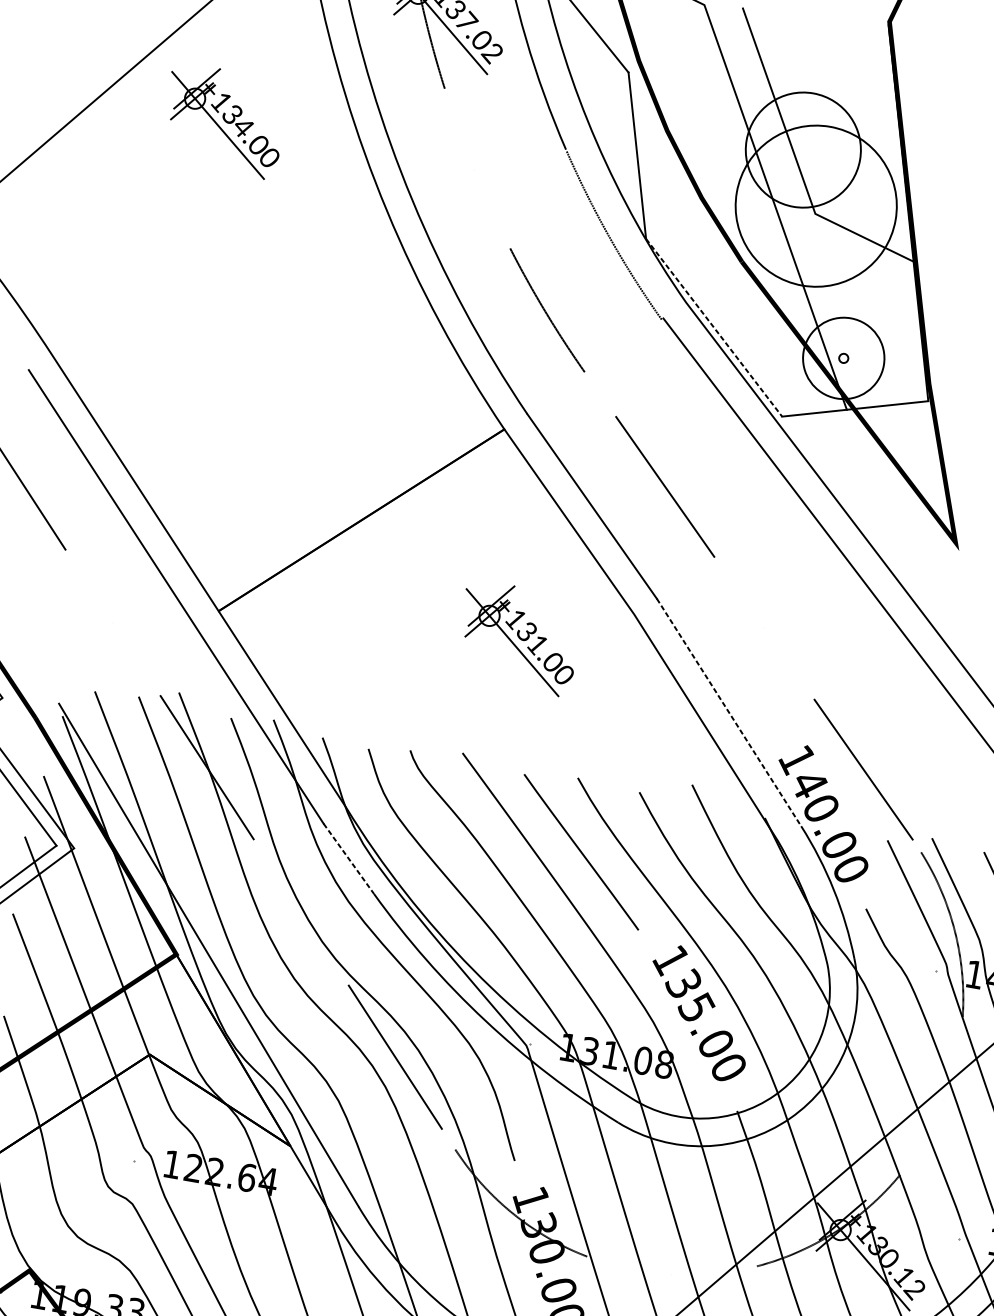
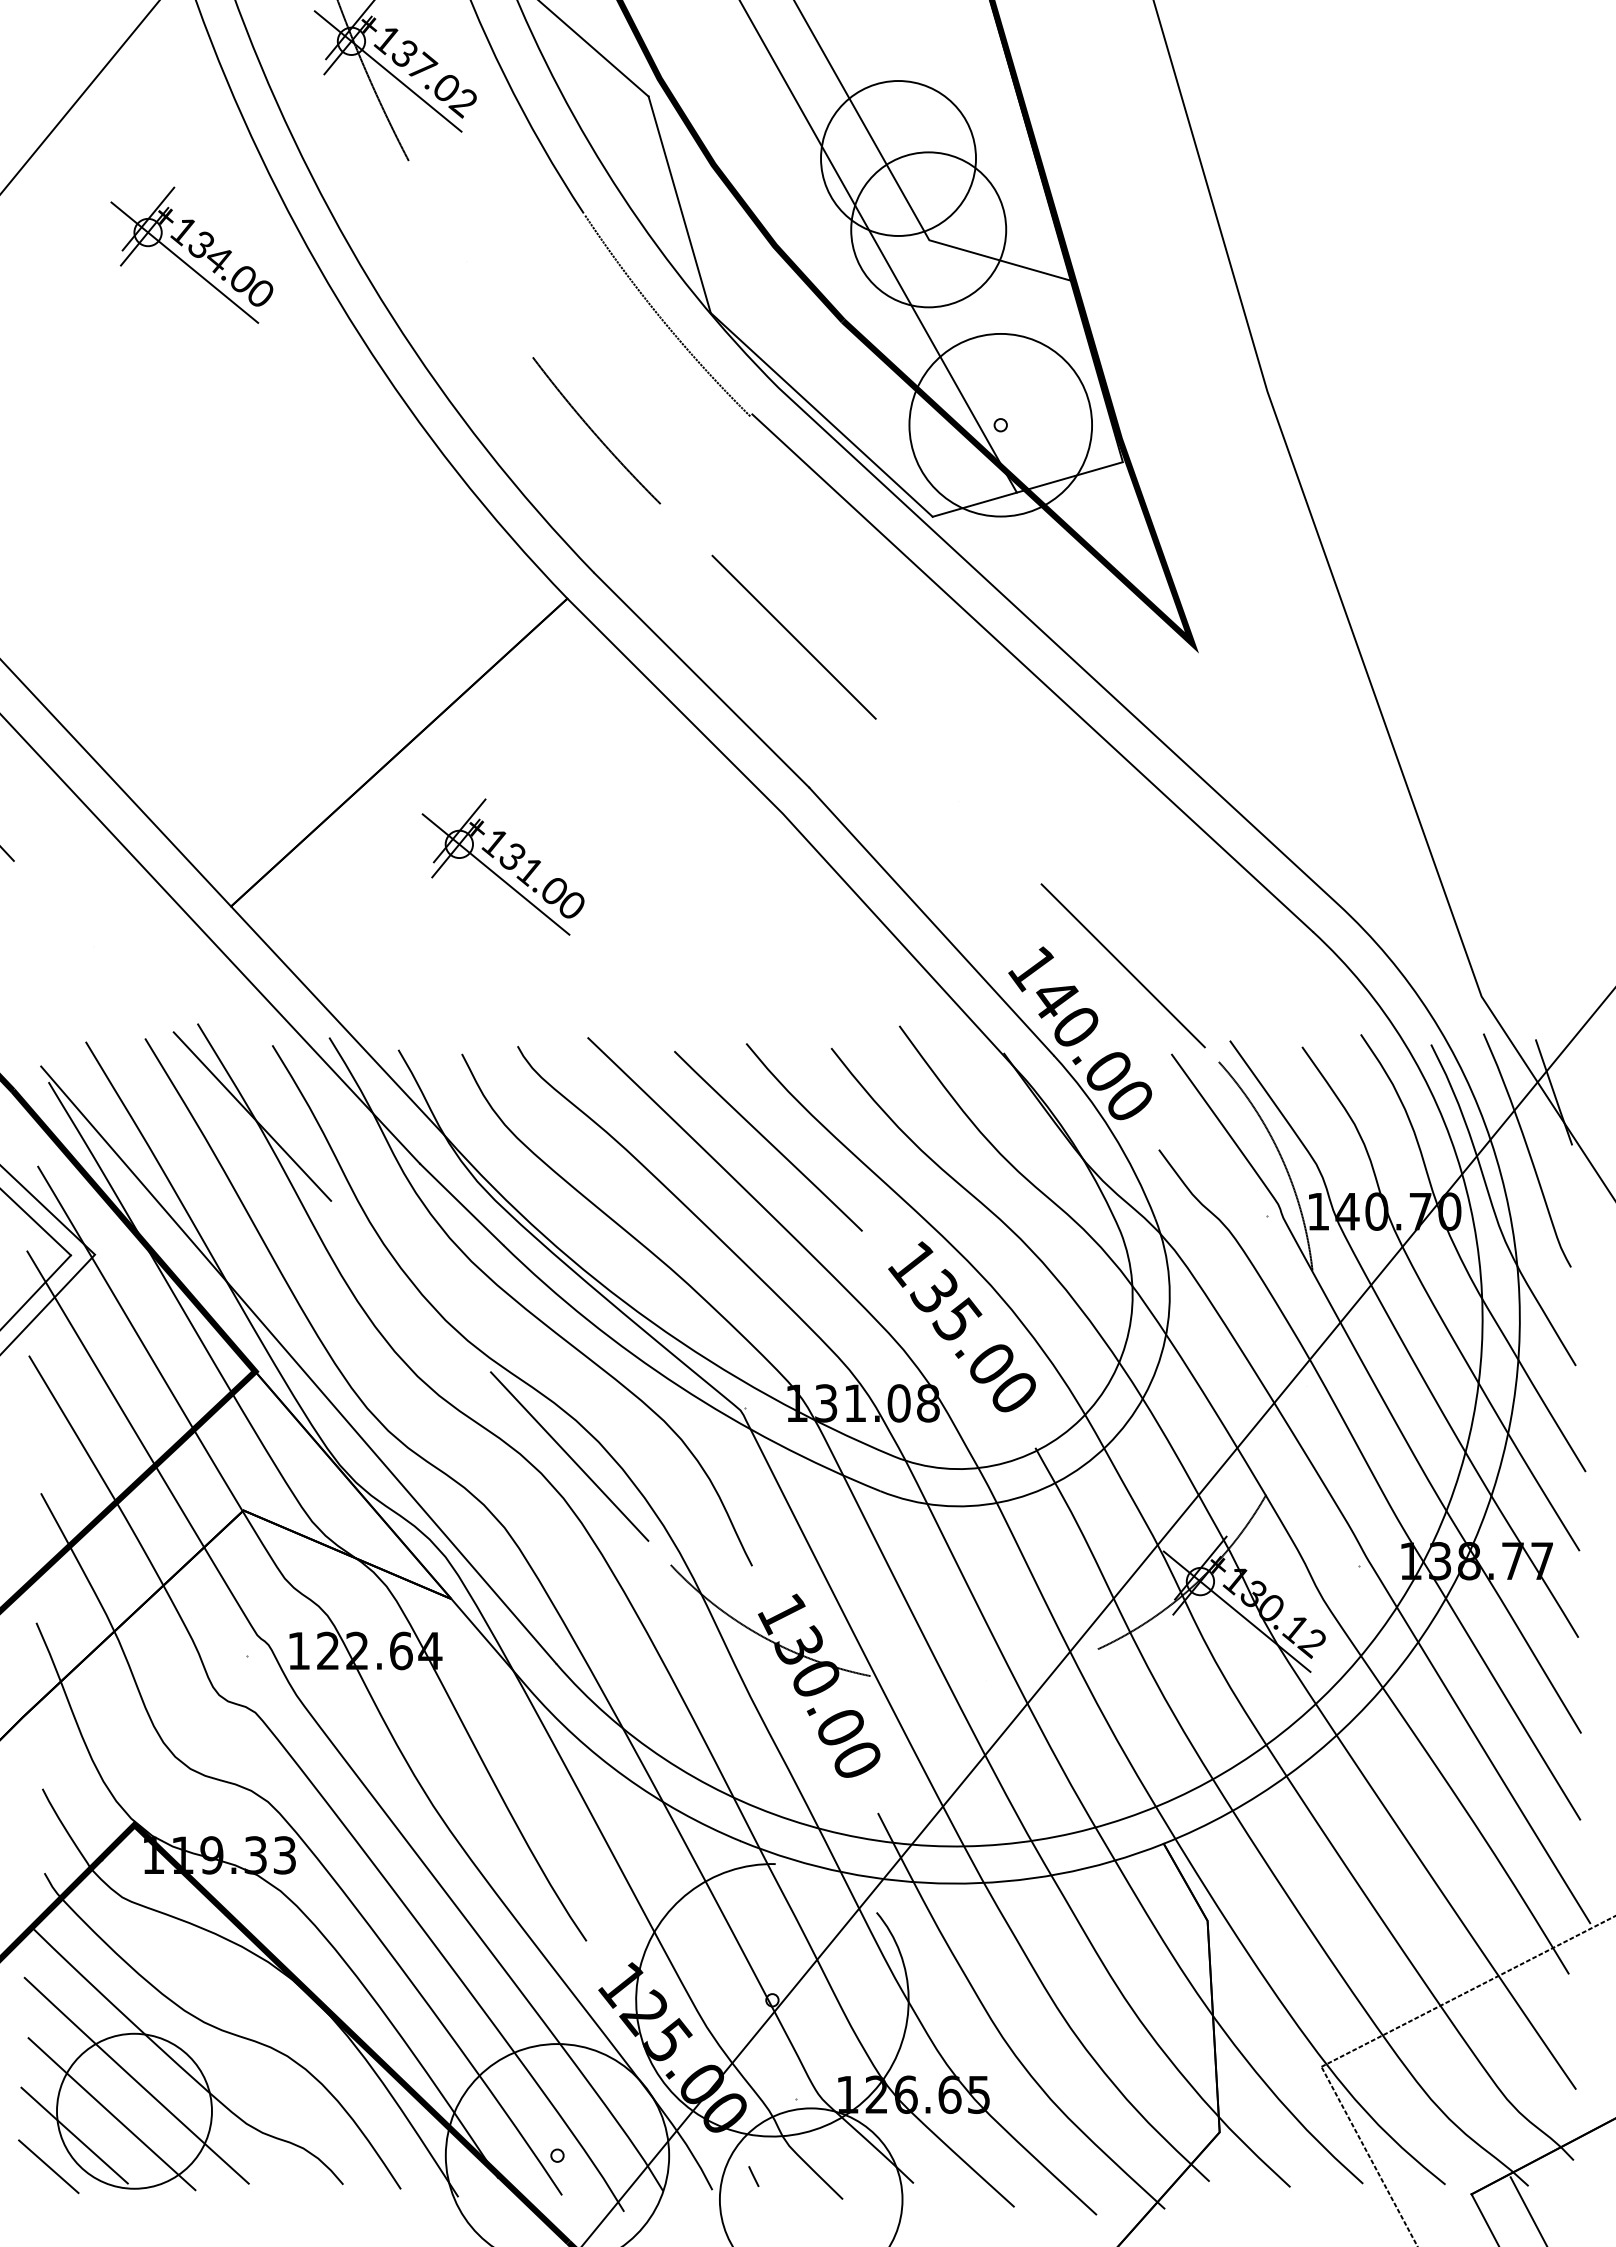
part: (224, 120) -> (191, 254), moved
circle: (816, 205) -> (928, 229), size x0.71
line: (714, 327) -> (821, 414), dashed -> solid
circle: (843, 357) -> (1000, 424), size x1.67
part: (518, 637) -> (502, 866), moved
line: (729, 712) -> (931, 921), dashed -> solid
line: (349, 859) -> (462, 1204), dashed -> solid

